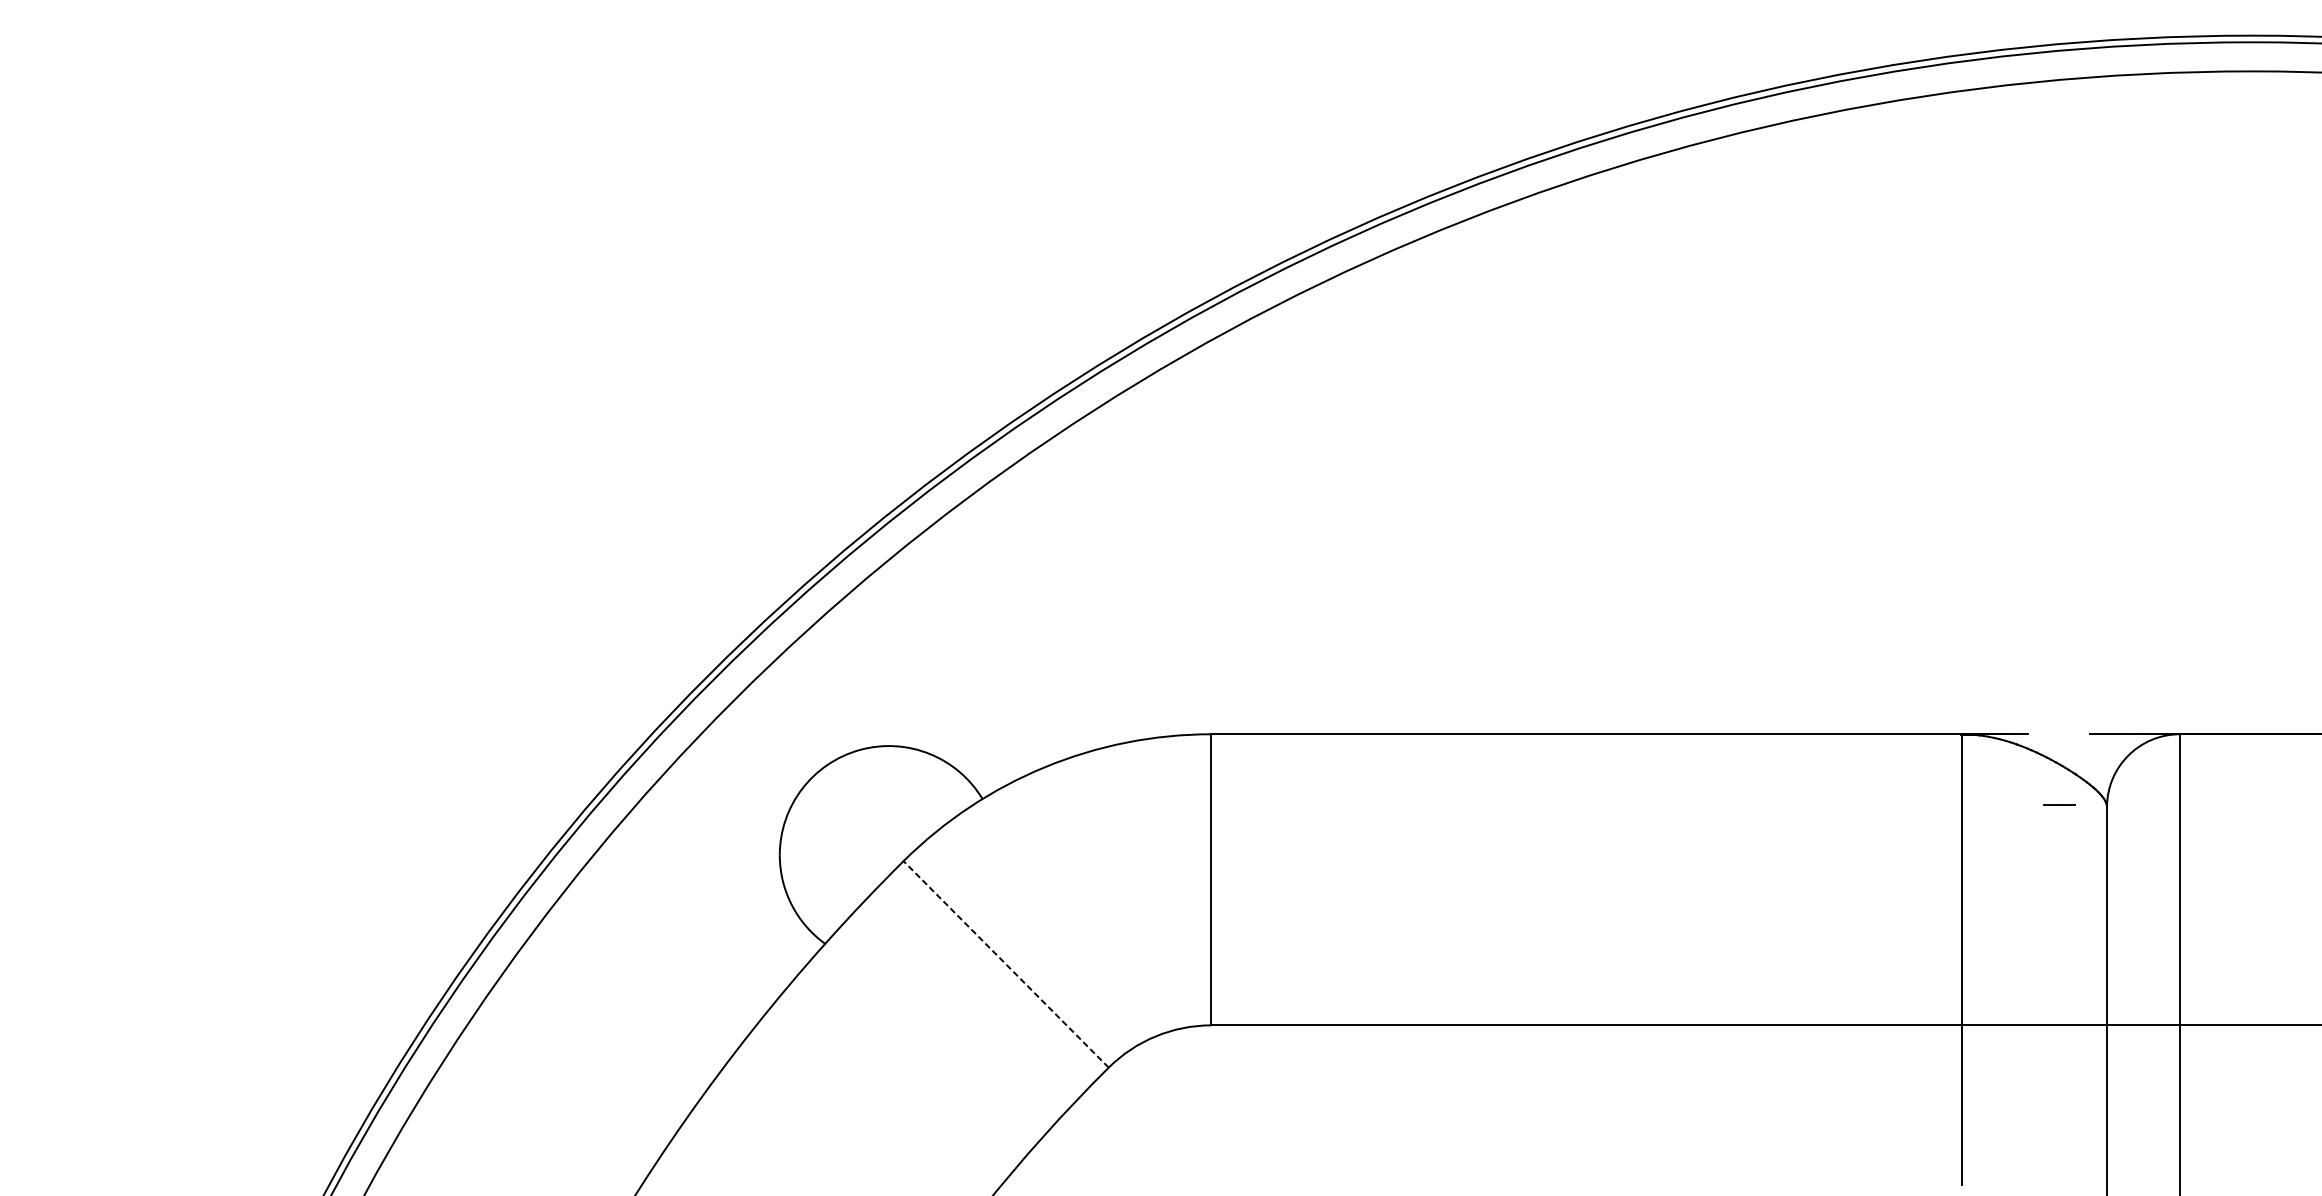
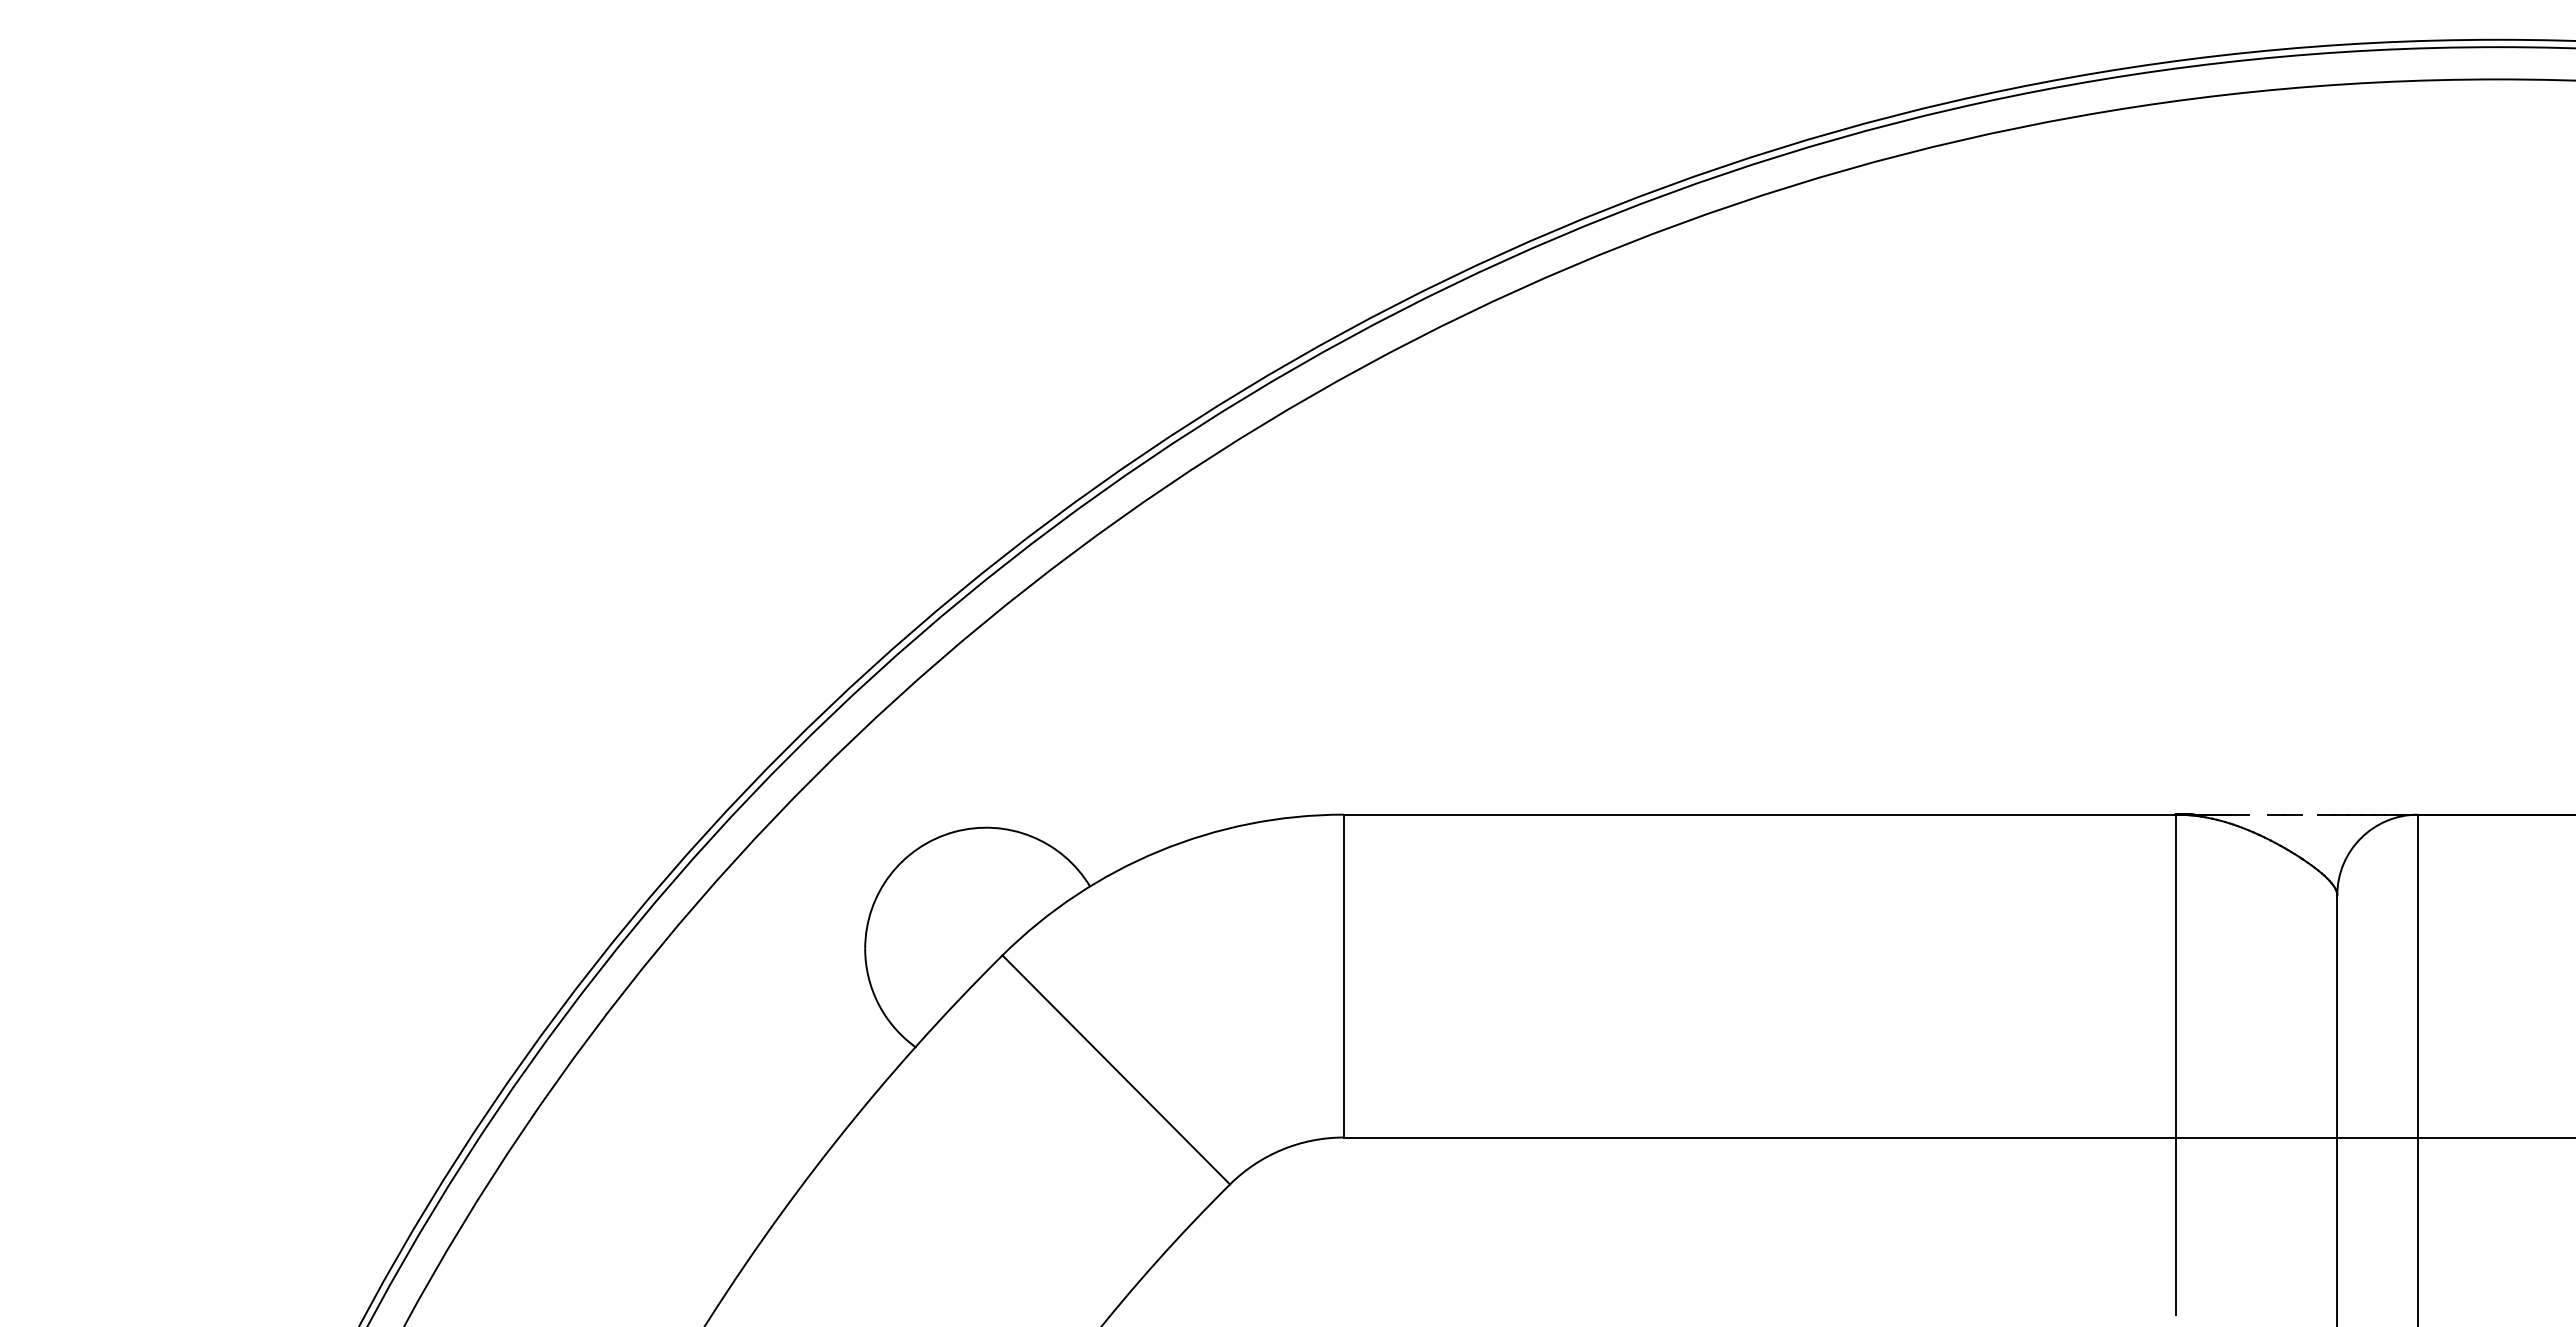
line: (2059, 804) -> (2284, 814), moved
line: (1005, 964) -> (1115, 1069), dashed -> solid

